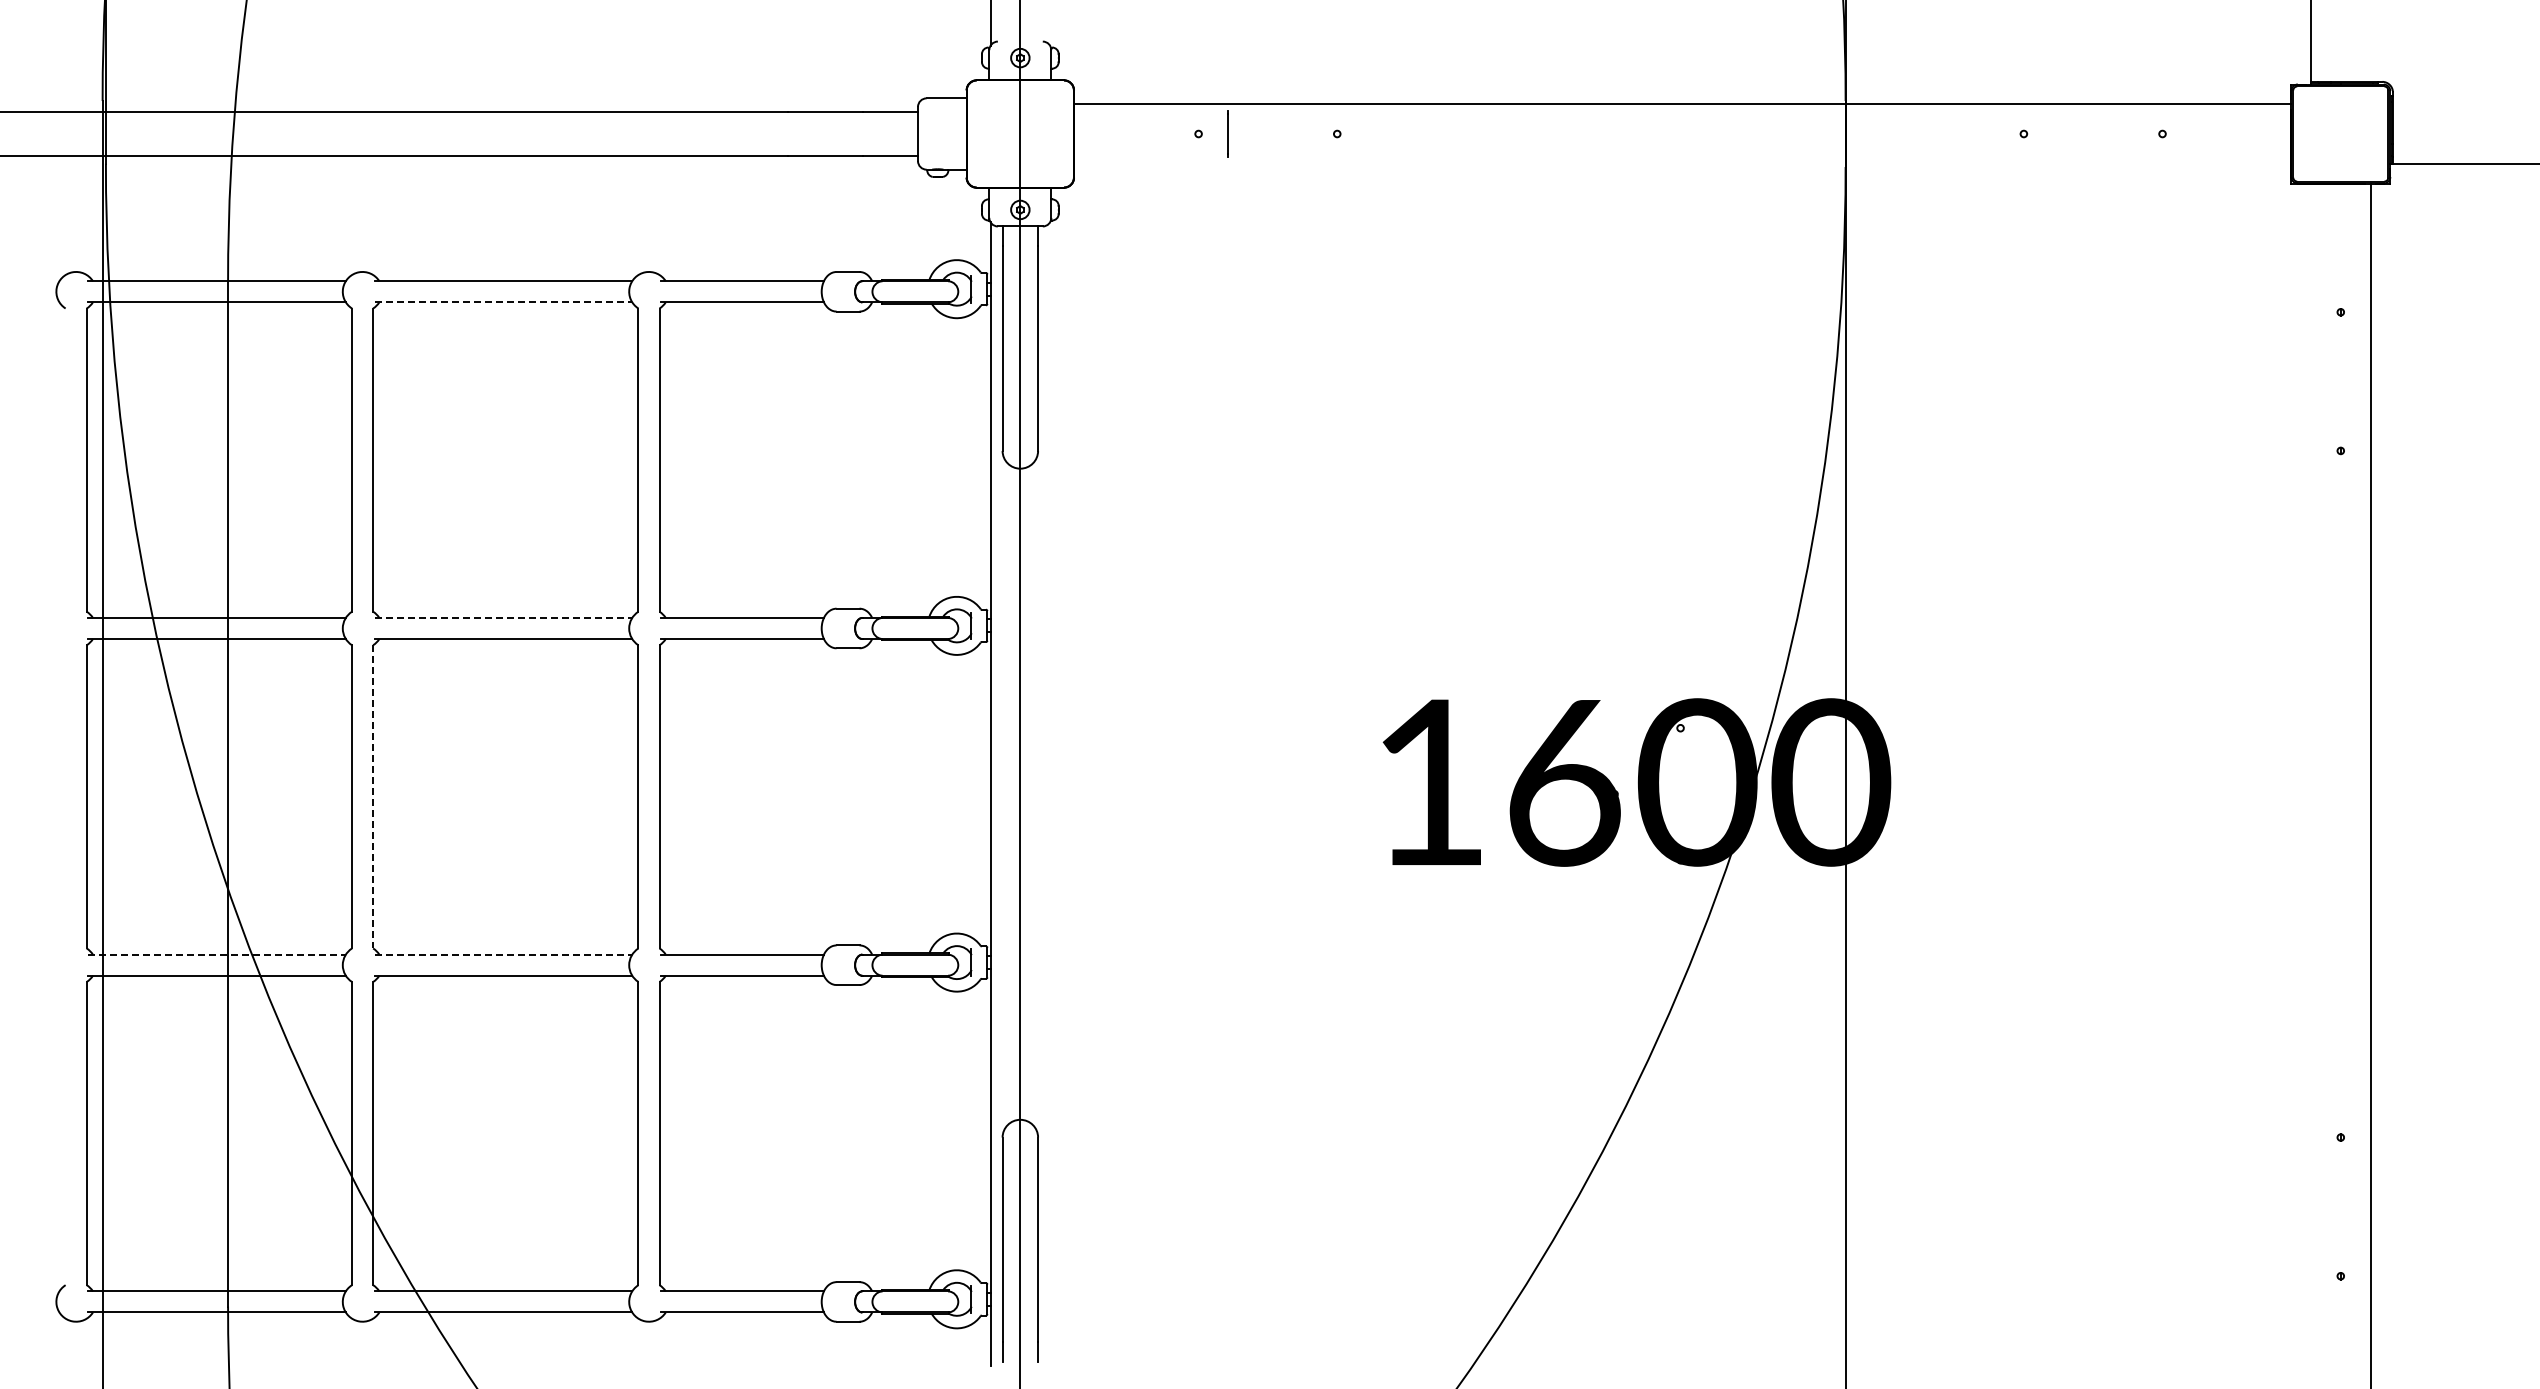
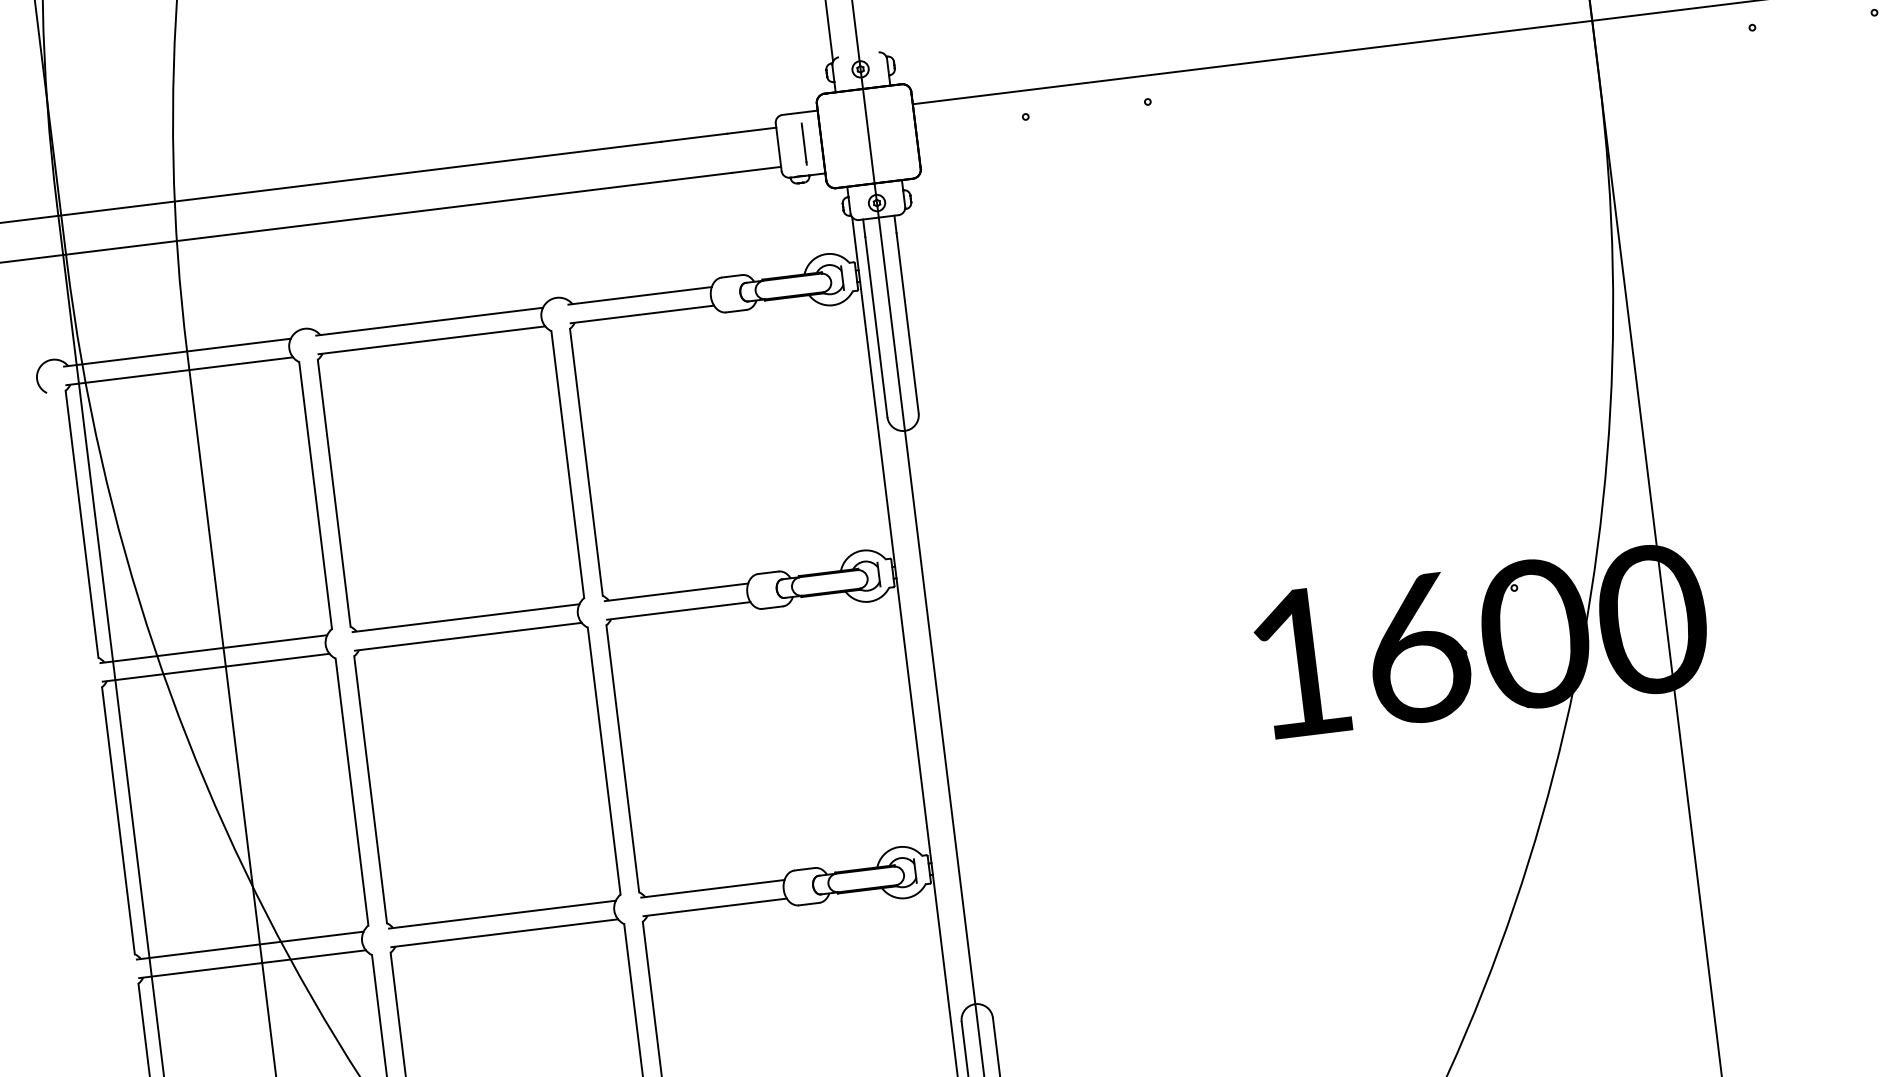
line: (1227, 133) -> (803, 143), moved
line: (503, 302) -> (431, 340), dashed -> solid
line: (503, 617) -> (465, 617), dashed -> solid
line: (373, 796) -> (370, 789), dashed -> solid
line: (217, 954) -> (250, 945), dashed -> solid
line: (503, 954) -> (502, 914), dashed -> solid

